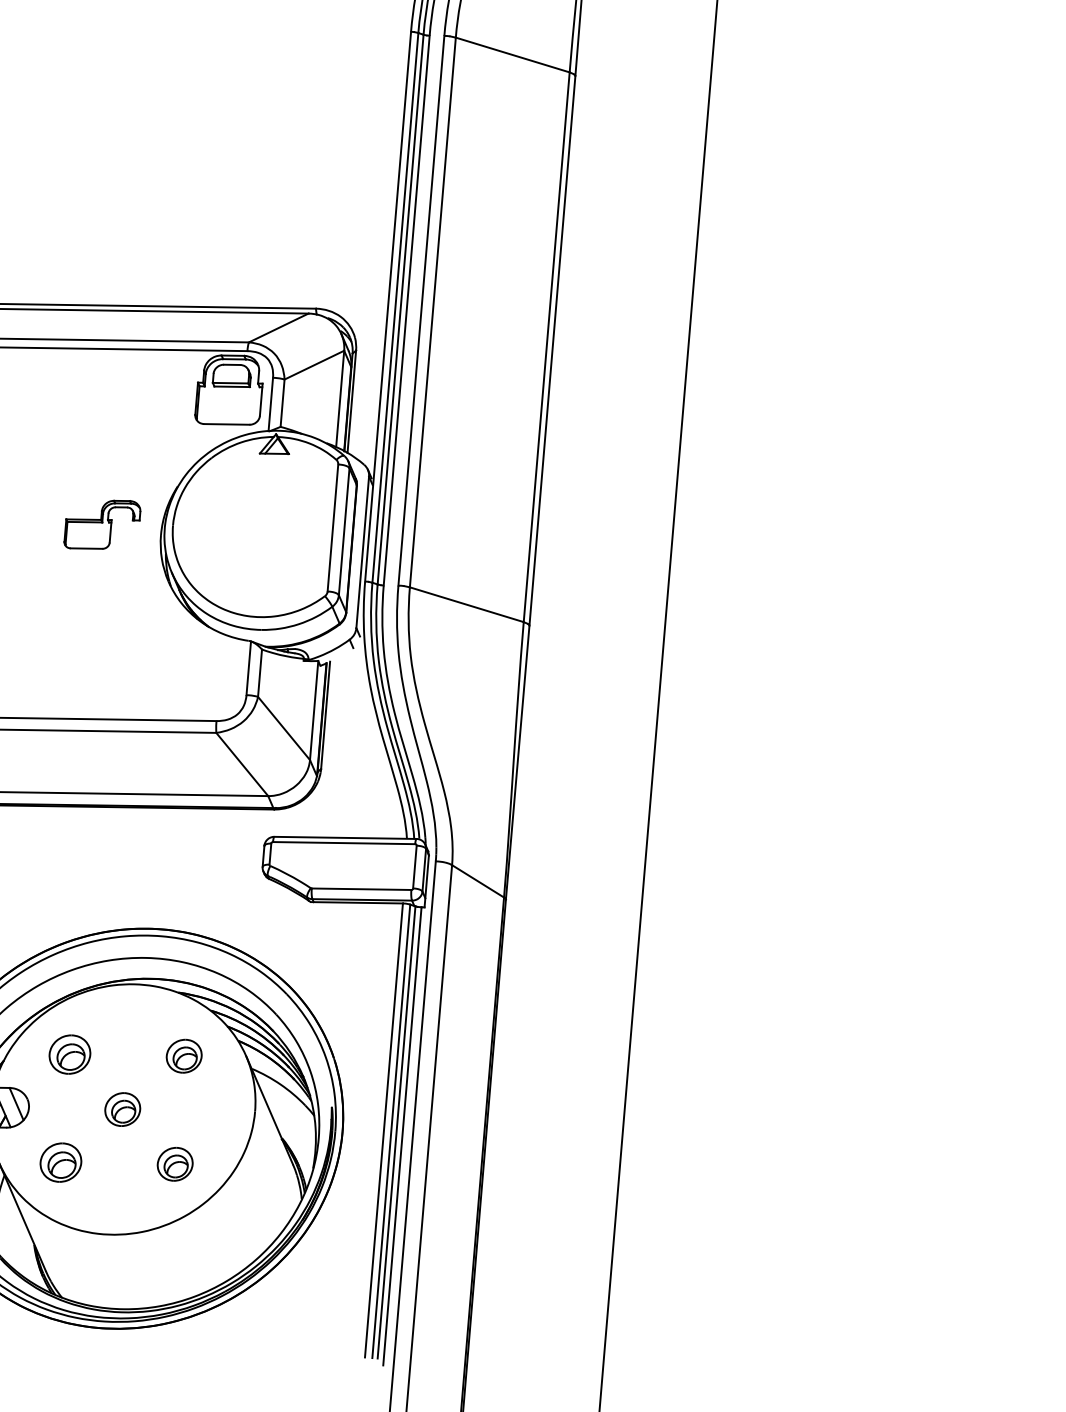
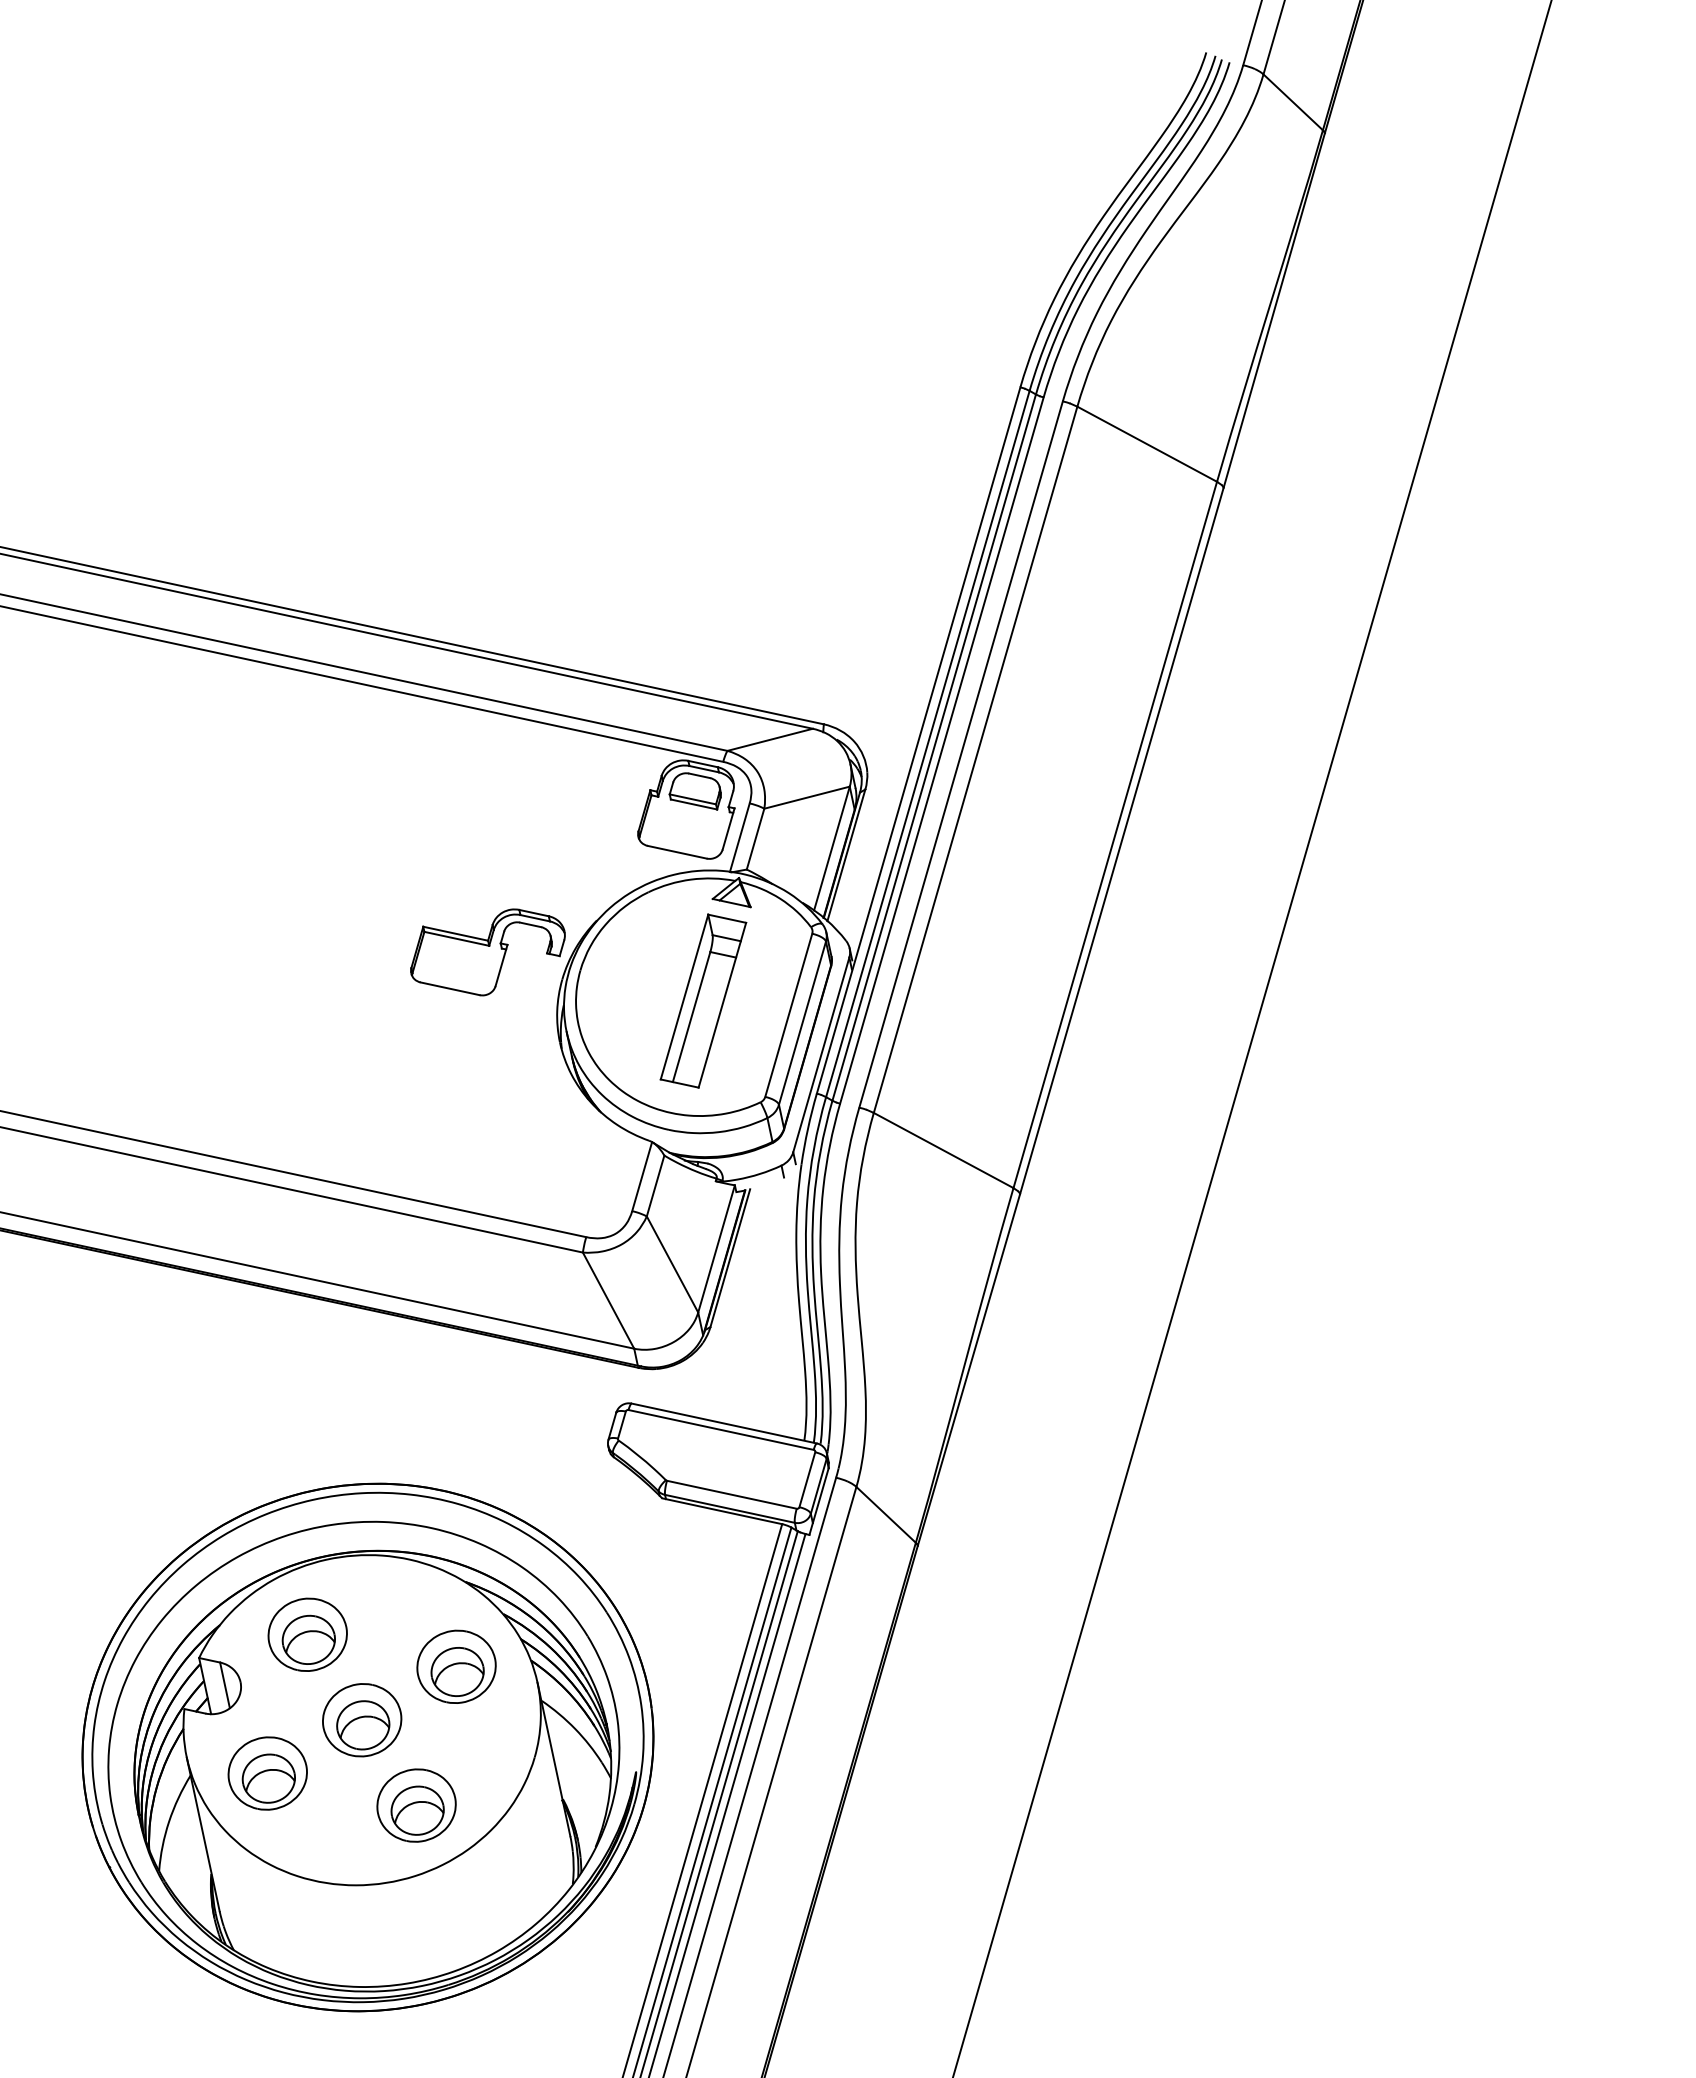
part: (101, 526) -> (487, 952), size x1.43
part: (268, 529) -> (703, 1000), added
part: (69, 1054) -> (307, 1634), size x1.43
part: (184, 1056) -> (456, 1666), size x1.67
part: (122, 1109) -> (362, 1720), size x1.67
part: (60, 1162) -> (267, 1773), size x1.43
part: (175, 1164) -> (416, 1805), size x1.67

